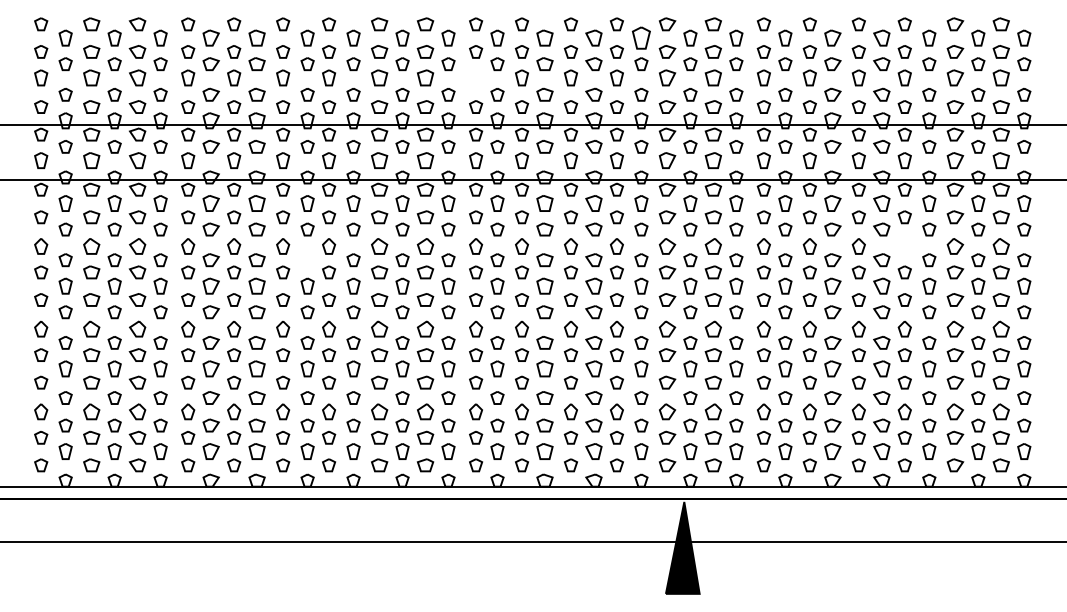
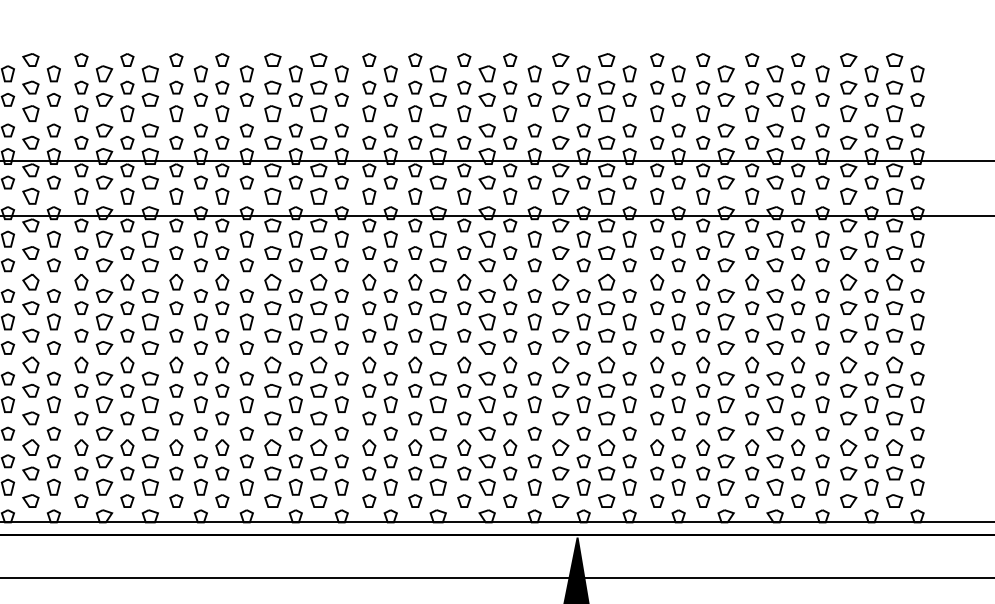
part: (641, 37) -> (534, 73), size x0.71
part: (475, 77) -> (368, 113), added
part: (904, 246) -> (797, 282), added
part: (307, 260) -> (200, 296), added

